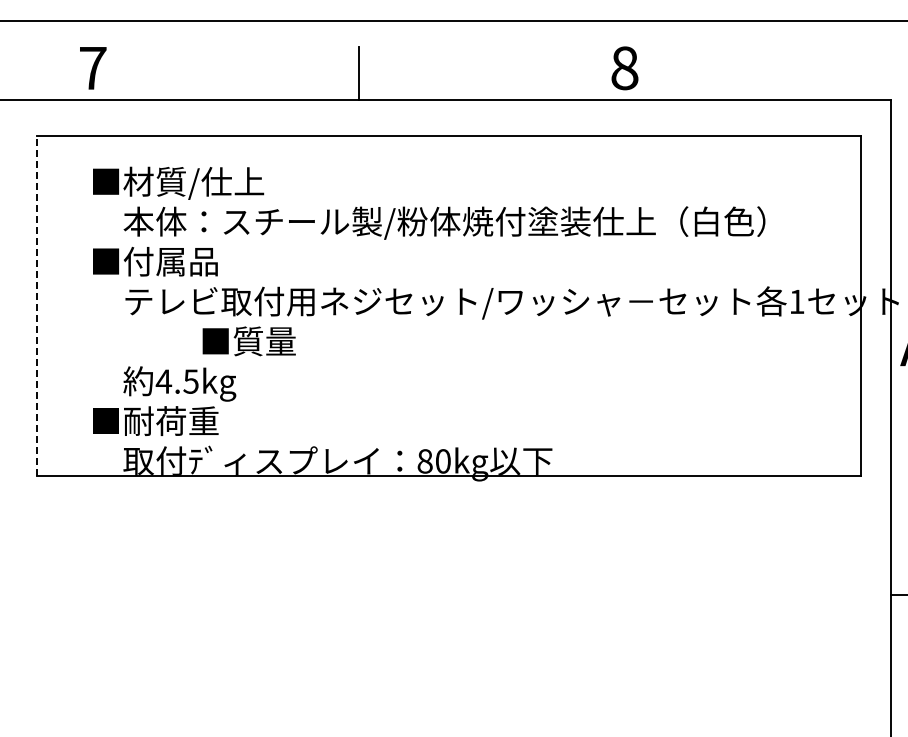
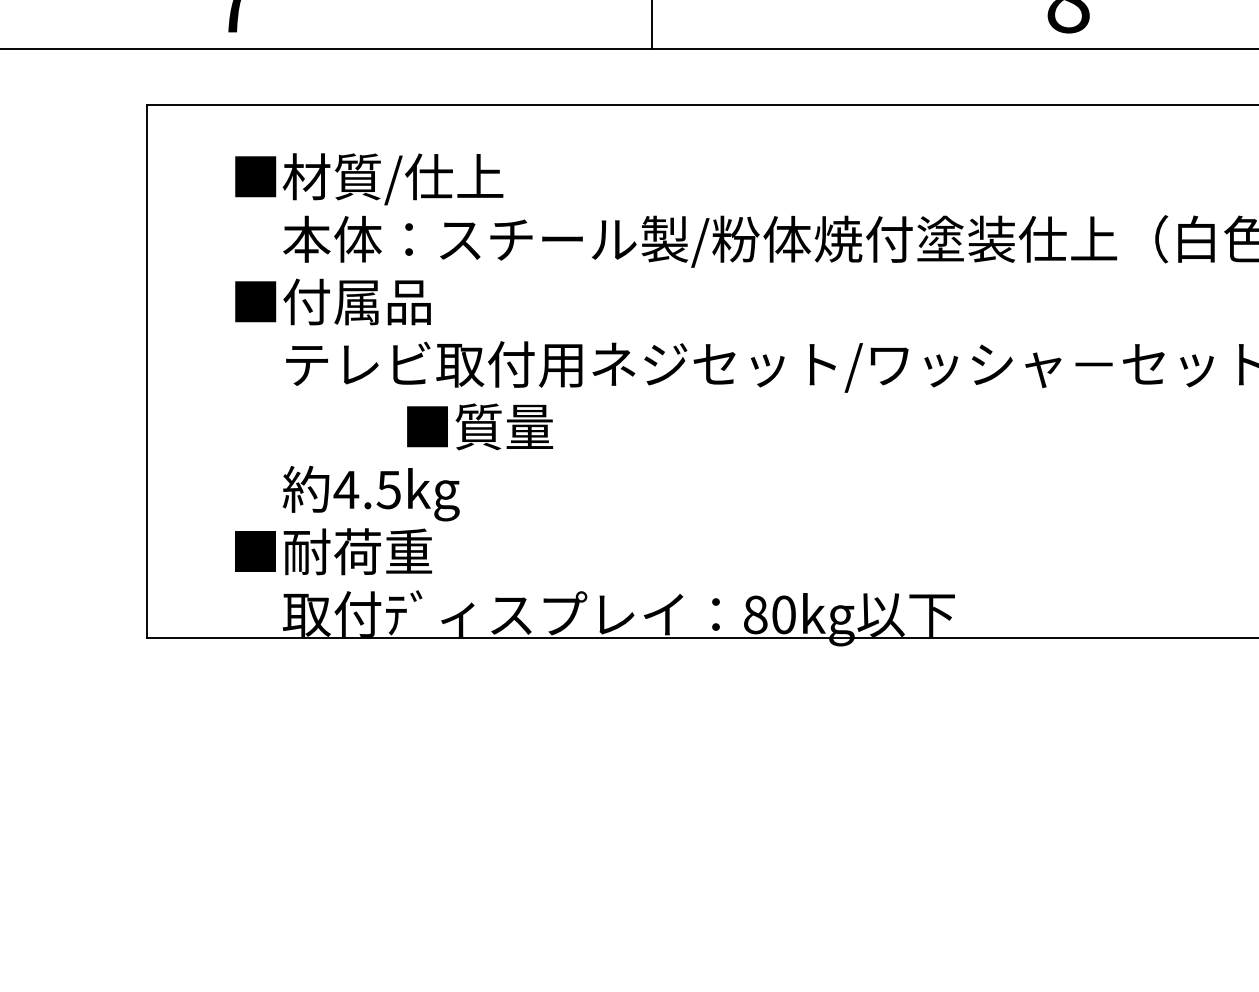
line: (36, 305) -> (146, 370), dashed -> solid

